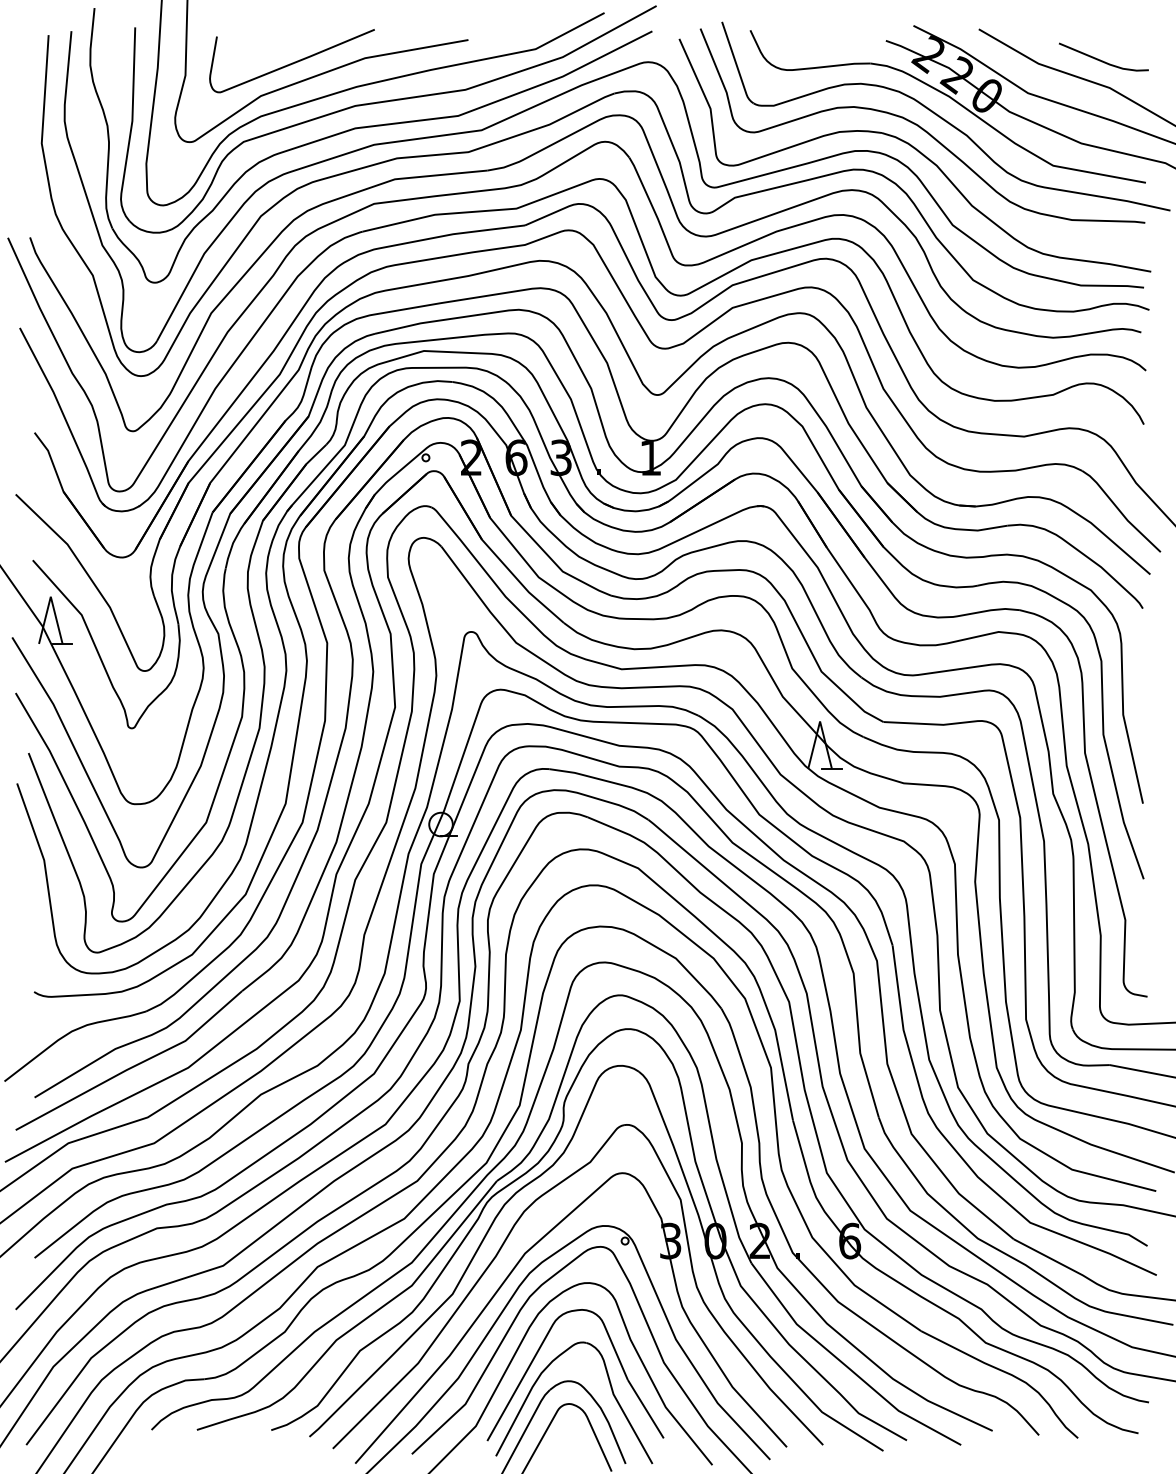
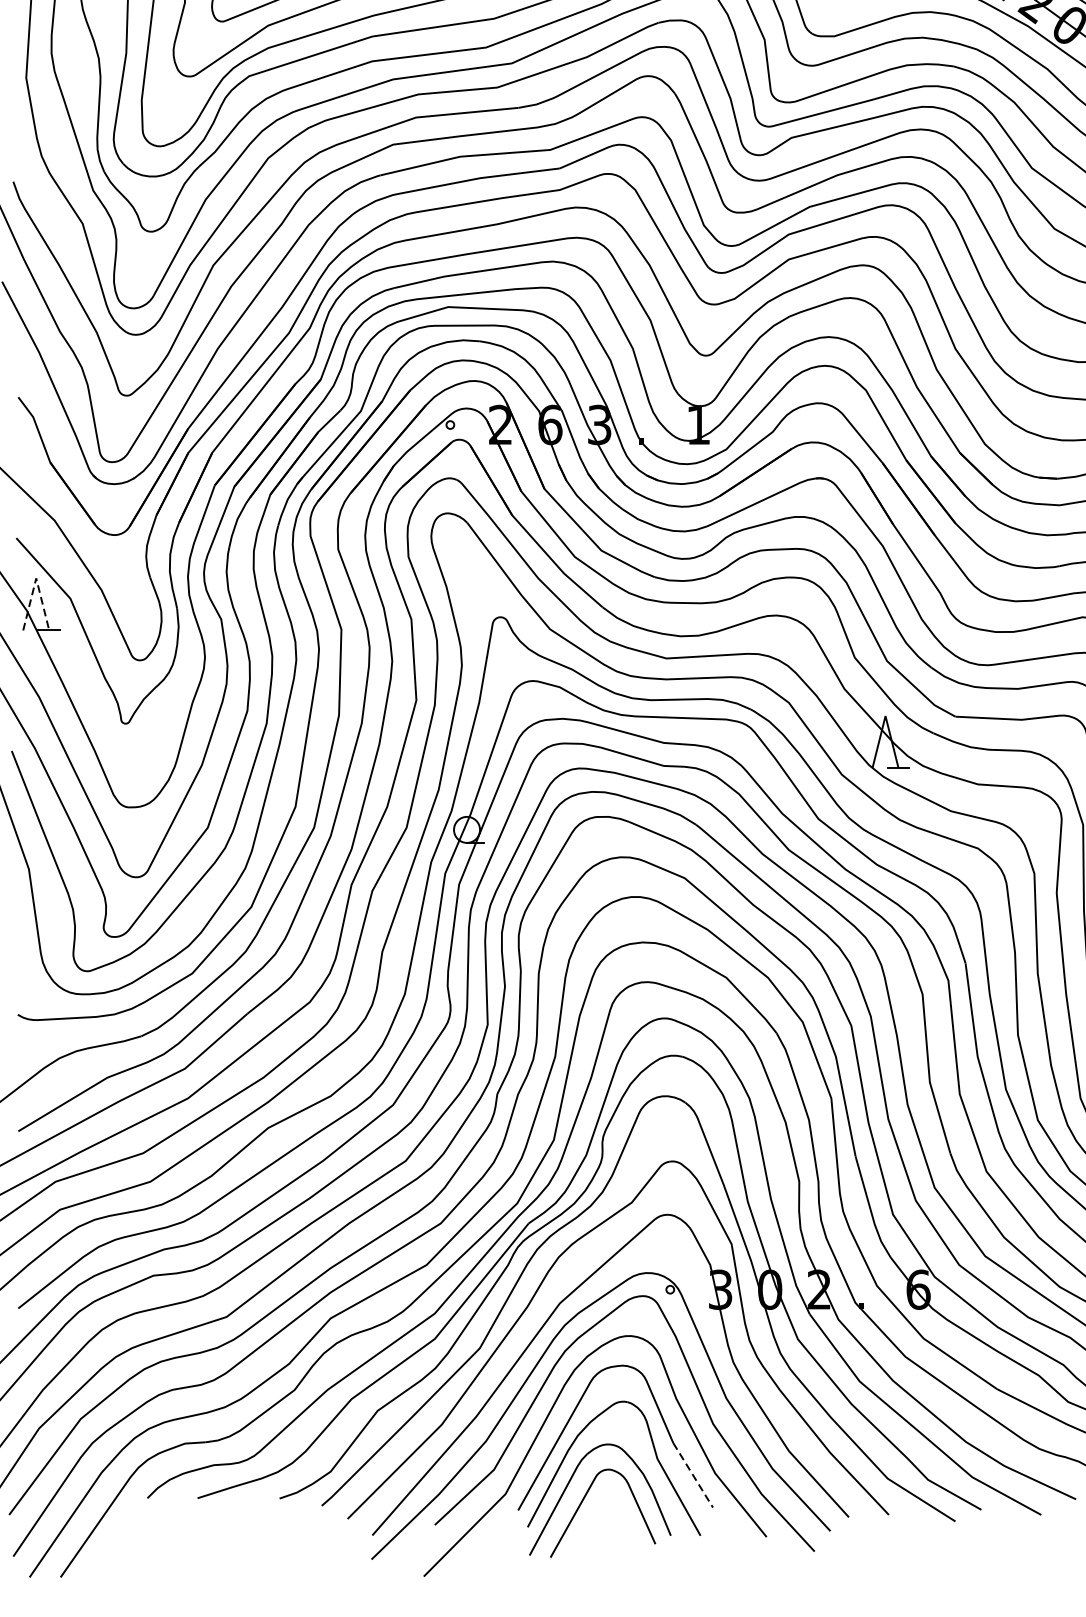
line: (50, 596) -> (35, 578), solid -> dashed
line: (646, 1409) -> (693, 1475), solid -> dashed

